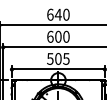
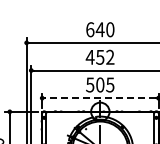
text: (57, 36) -> (99, 56), 600 -> 452
line: (57, 69) -> (99, 98), solid -> dashed

